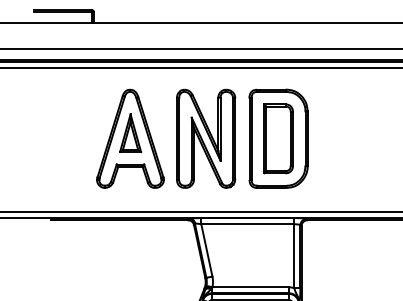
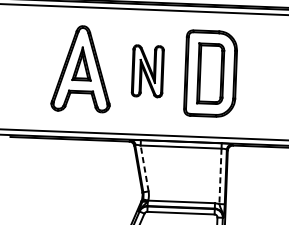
part: (206, 138) -> (148, 71), size x0.6
line: (206, 250) -> (144, 168), solid -> dashed
line: (294, 256) -> (220, 176), solid -> dashed

